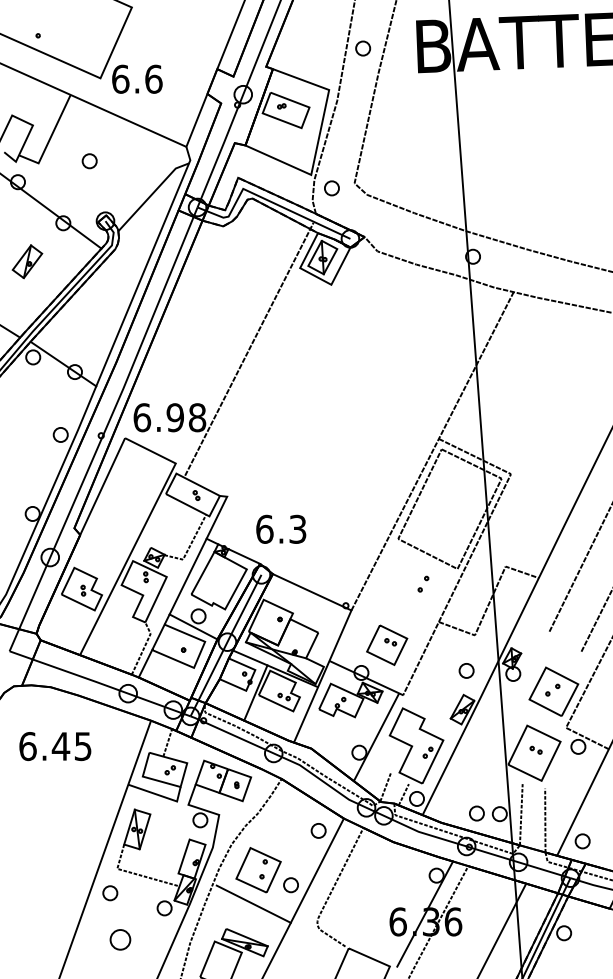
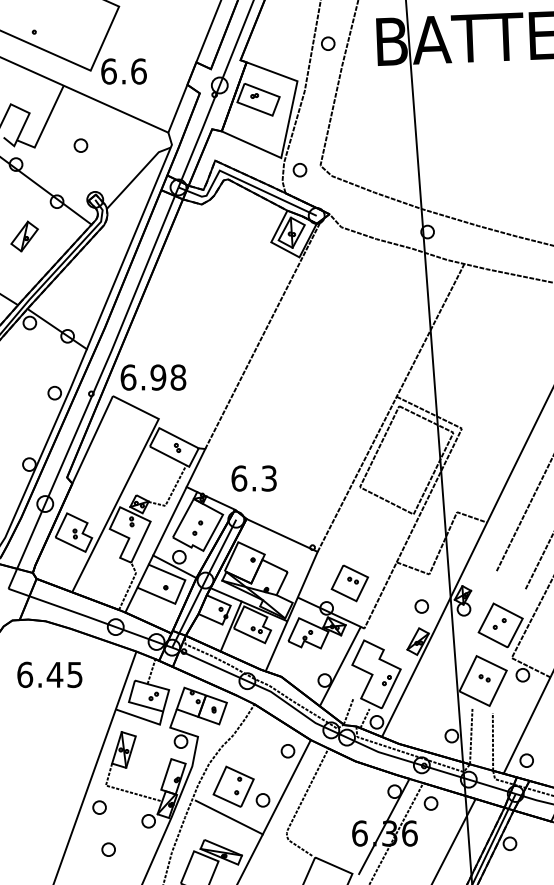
line: (249, 349) -> (263, 334), moved
part: (423, 583) -> (197, 527), moved
part: (476, 813) -> (430, 803), moved
part: (120, 939) -> (108, 849), size x0.71

